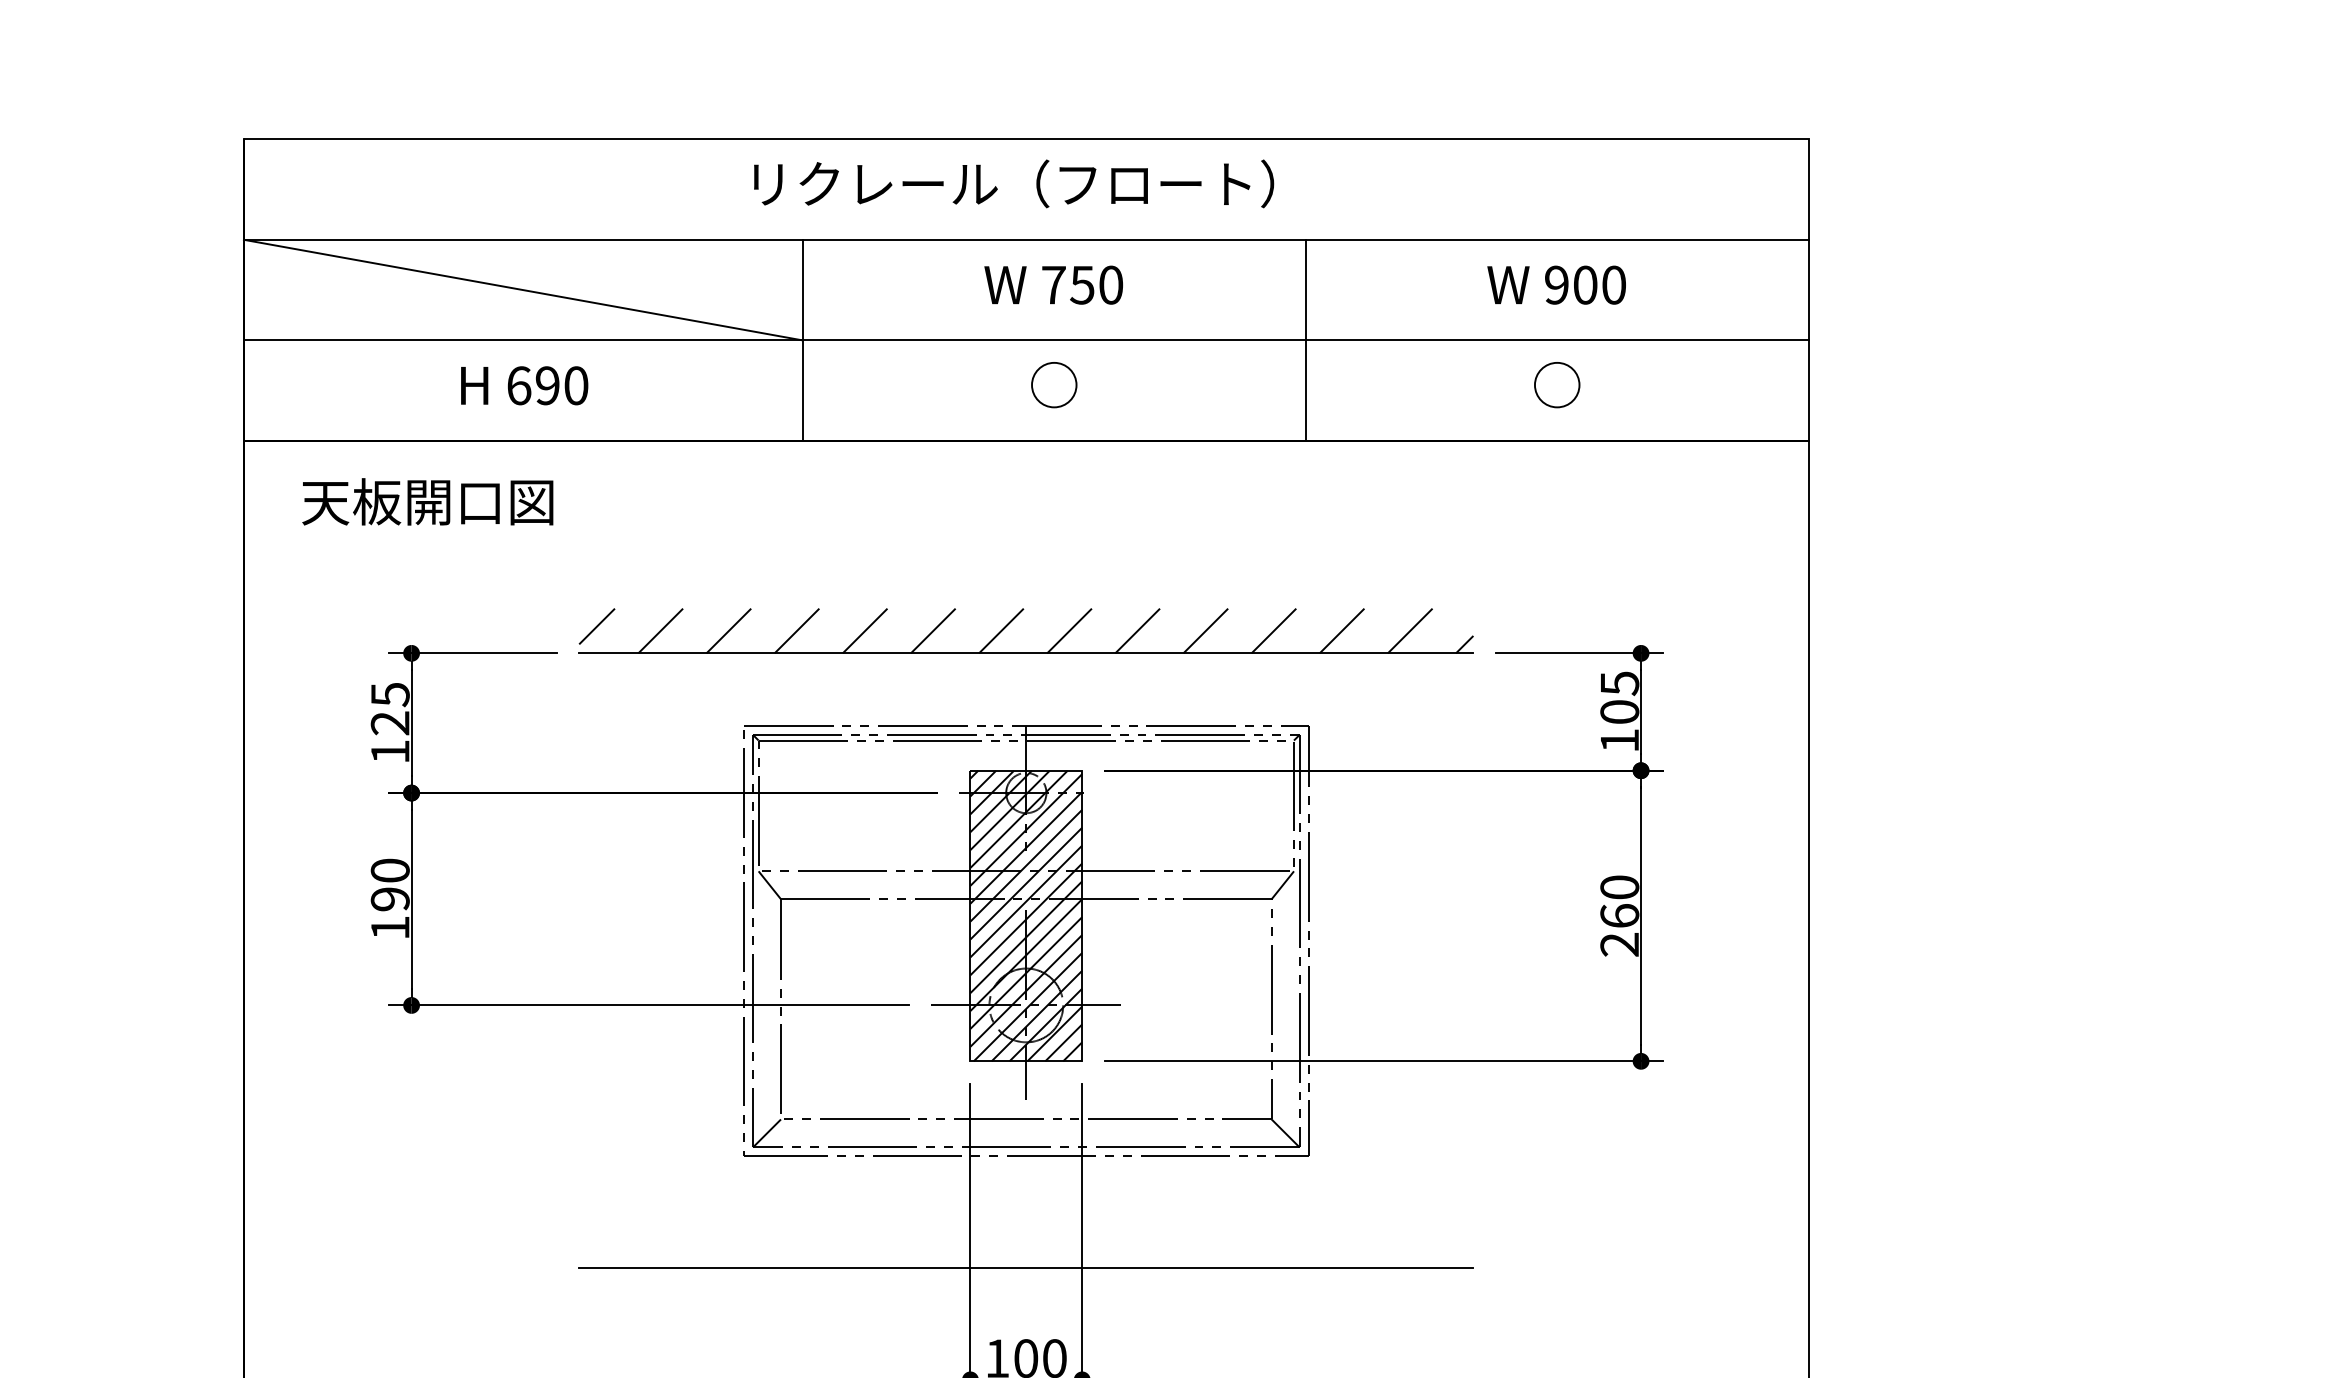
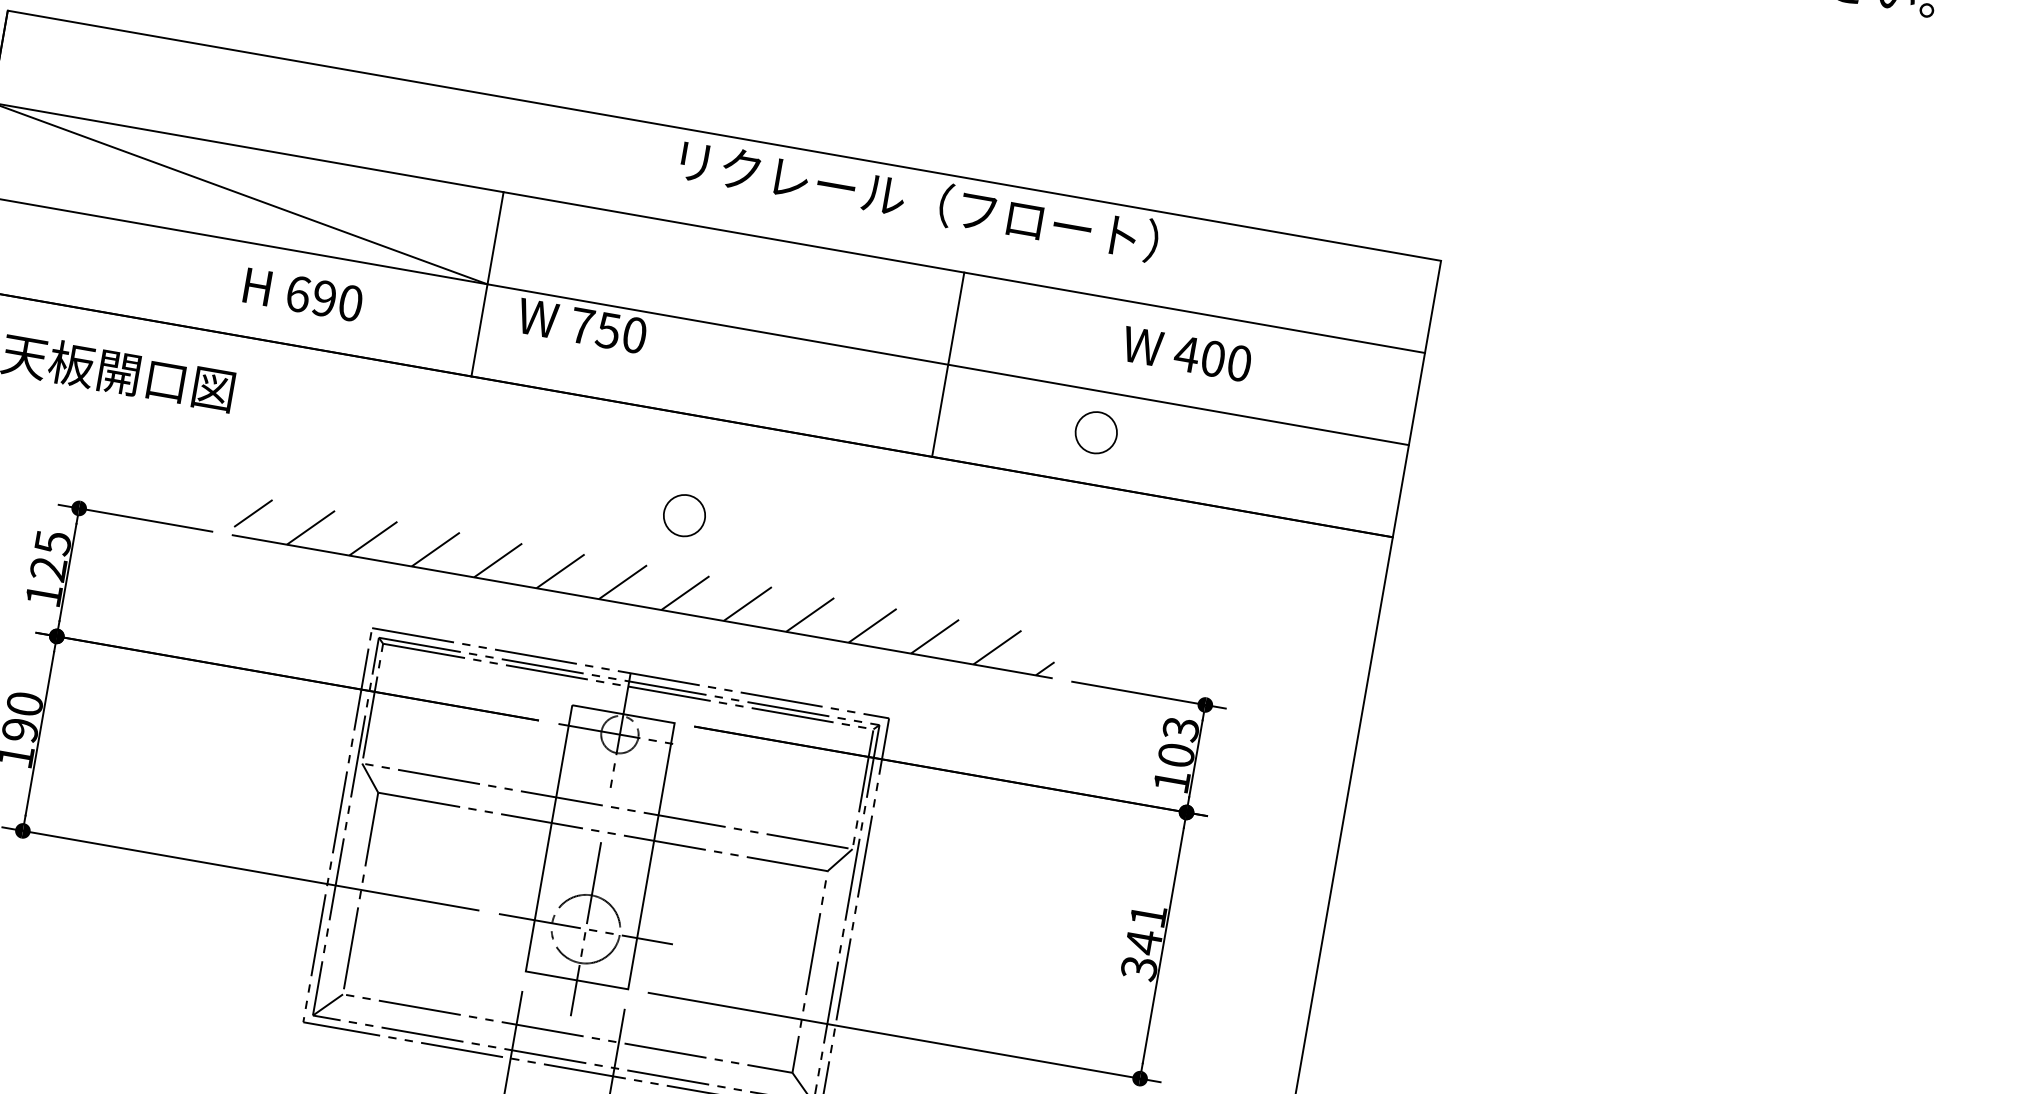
text: (1014, 183) -> (920, 200), moved
text: (1053, 284) -> (582, 325), moved
text: (1556, 284) -> (1186, 353), 900 -> 400
text: (524, 385) -> (303, 294), moved
text: (1054, 385) -> (684, 516), moved
text: (1557, 385) -> (1096, 433), moved
text: (1619, 683) -> (1180, 729), 105 -> 103
hatch: (1026, 915) -> (600, 846), removed
text: (1619, 916) -> (1143, 942), 260 -> 341

